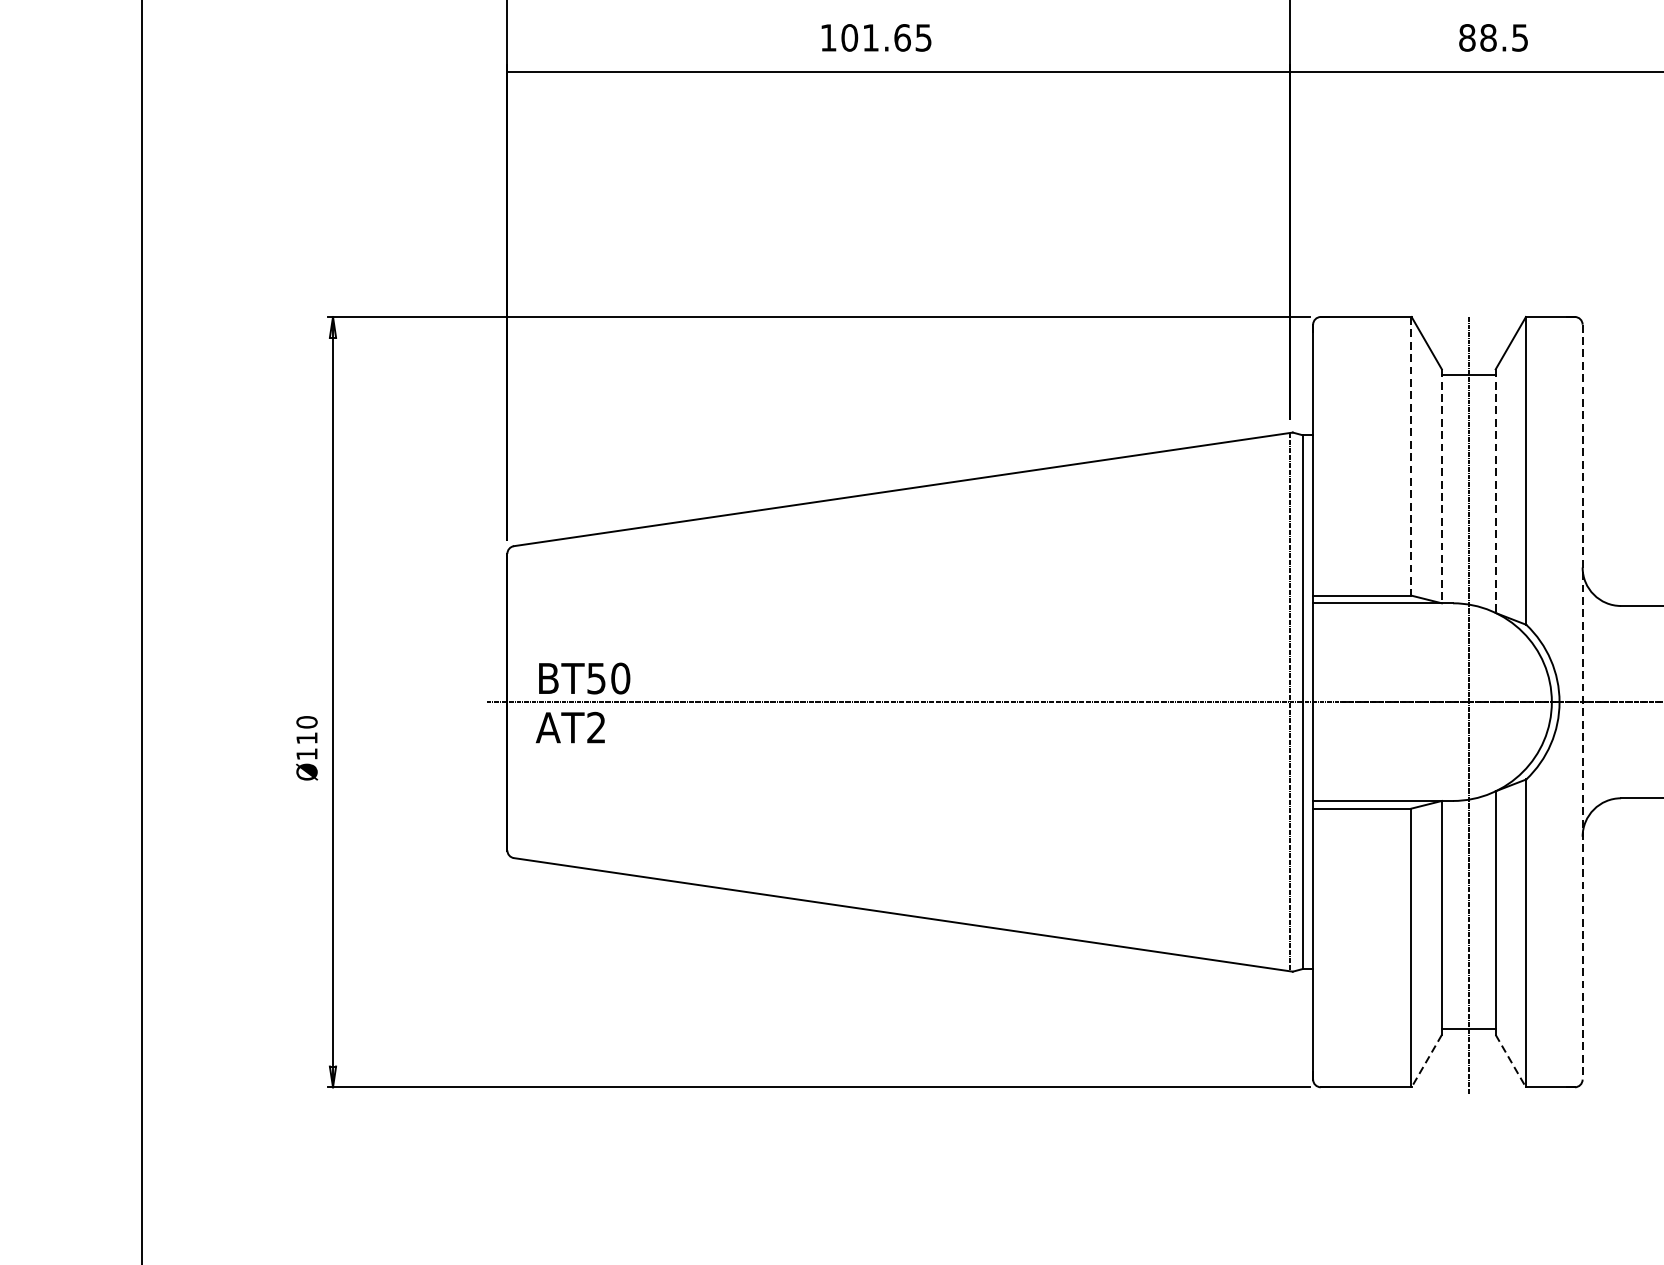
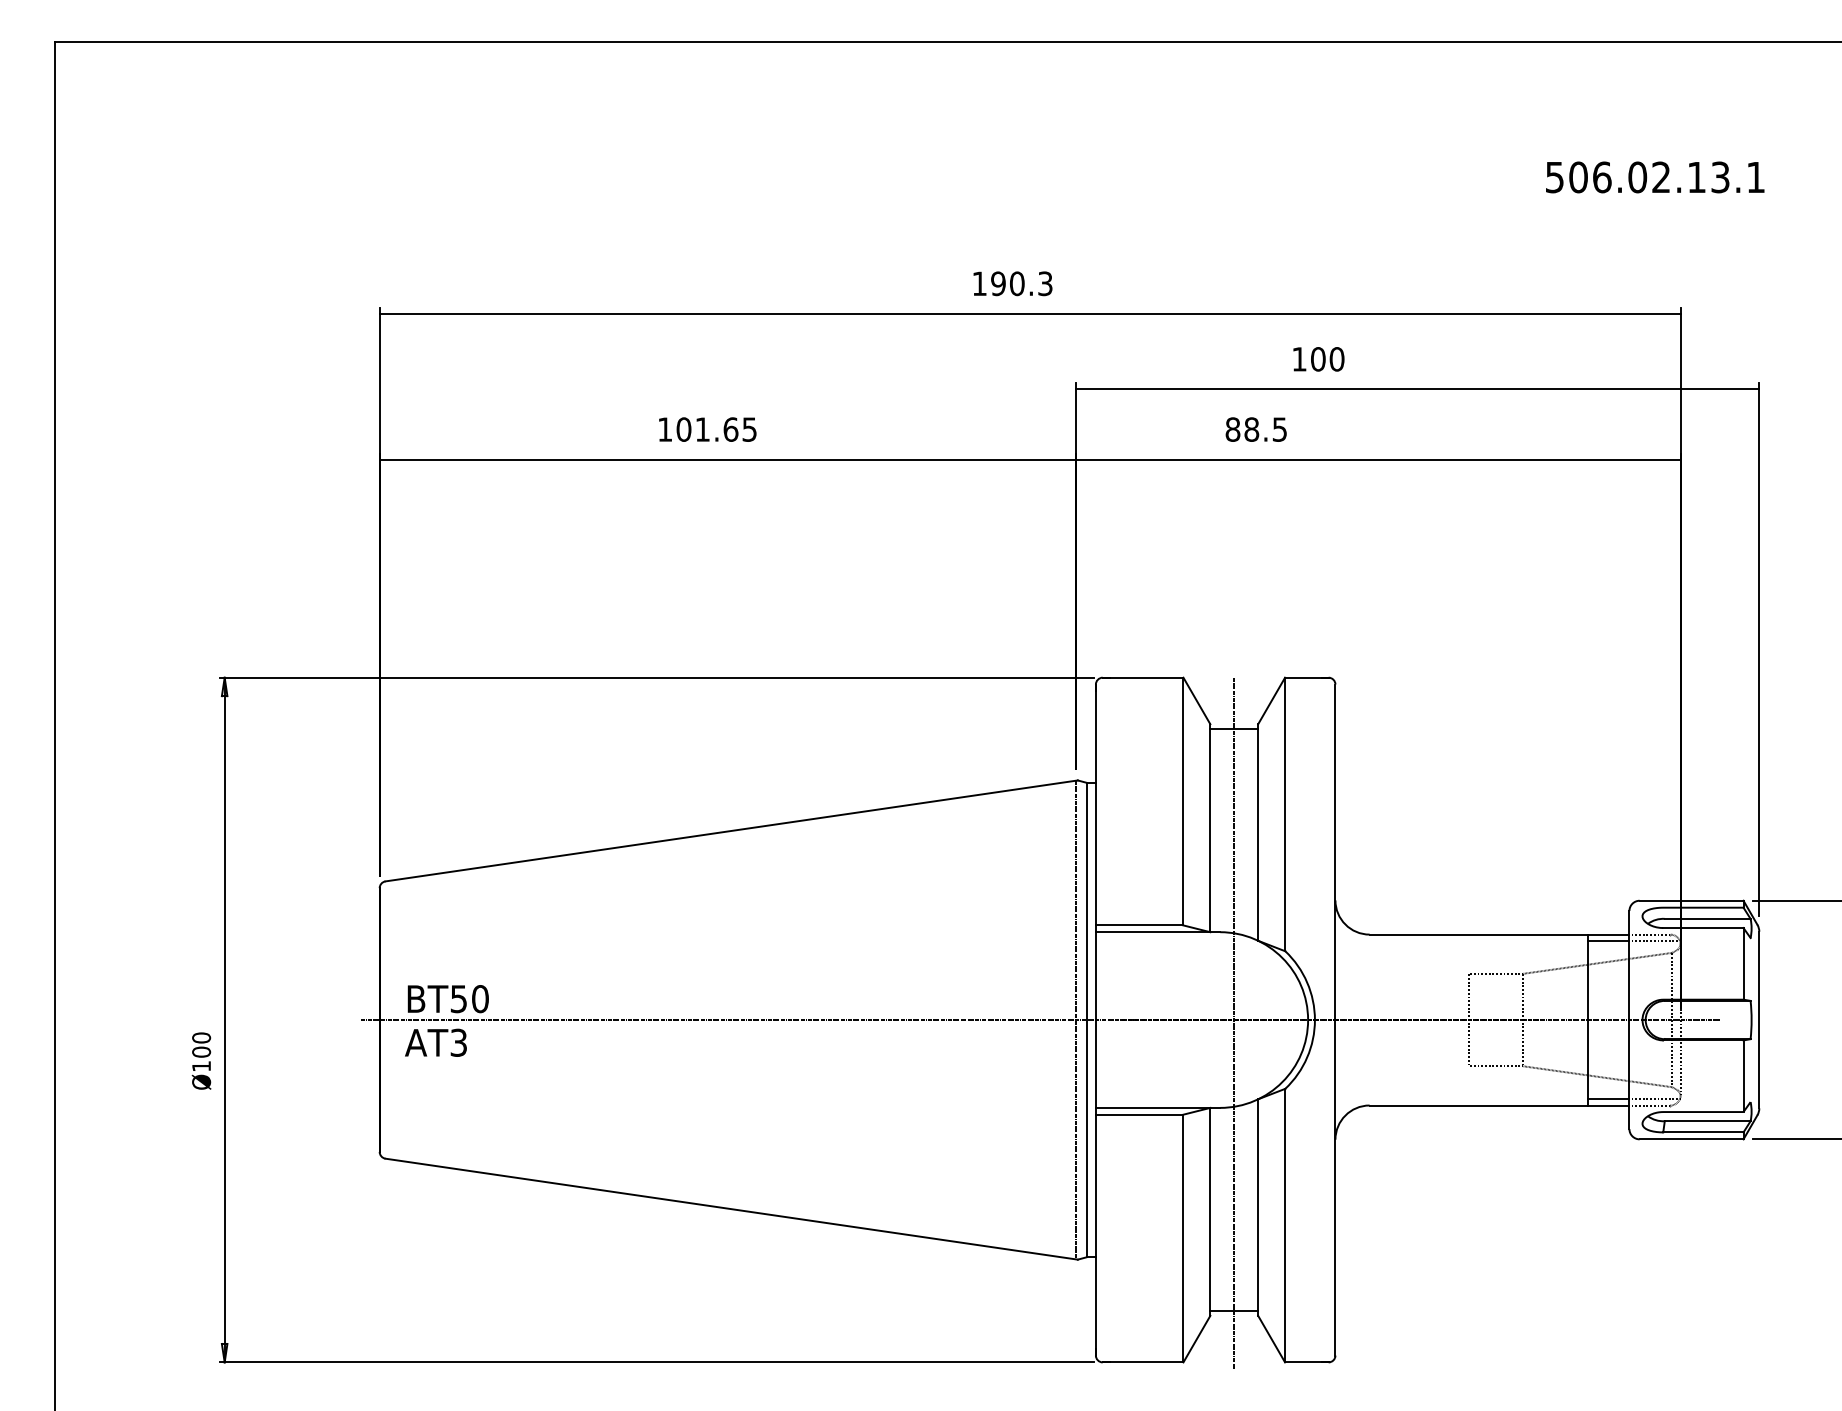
line: (1411, 456) -> (1183, 801), dashed -> solid
line: (1442, 486) -> (1210, 828), dashed -> solid
line: (1496, 492) -> (1258, 833), dashed -> solid
line: (1582, 702) -> (1335, 1020), dashed -> solid
text: (596, 727) -> (458, 1042), AT2 -> AT3
text: (306, 737) -> (201, 1051), Ø110 -> Ø100
line: (1426, 1061) -> (1196, 1339), dashed -> solid
line: (1510, 1061) -> (1271, 1339), dashed -> solid

